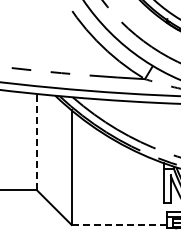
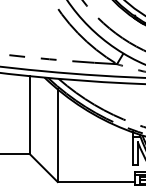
line: (36, 142) -> (29, 115), dashed -> solid
line: (119, 224) -> (96, 181), dashed -> solid

